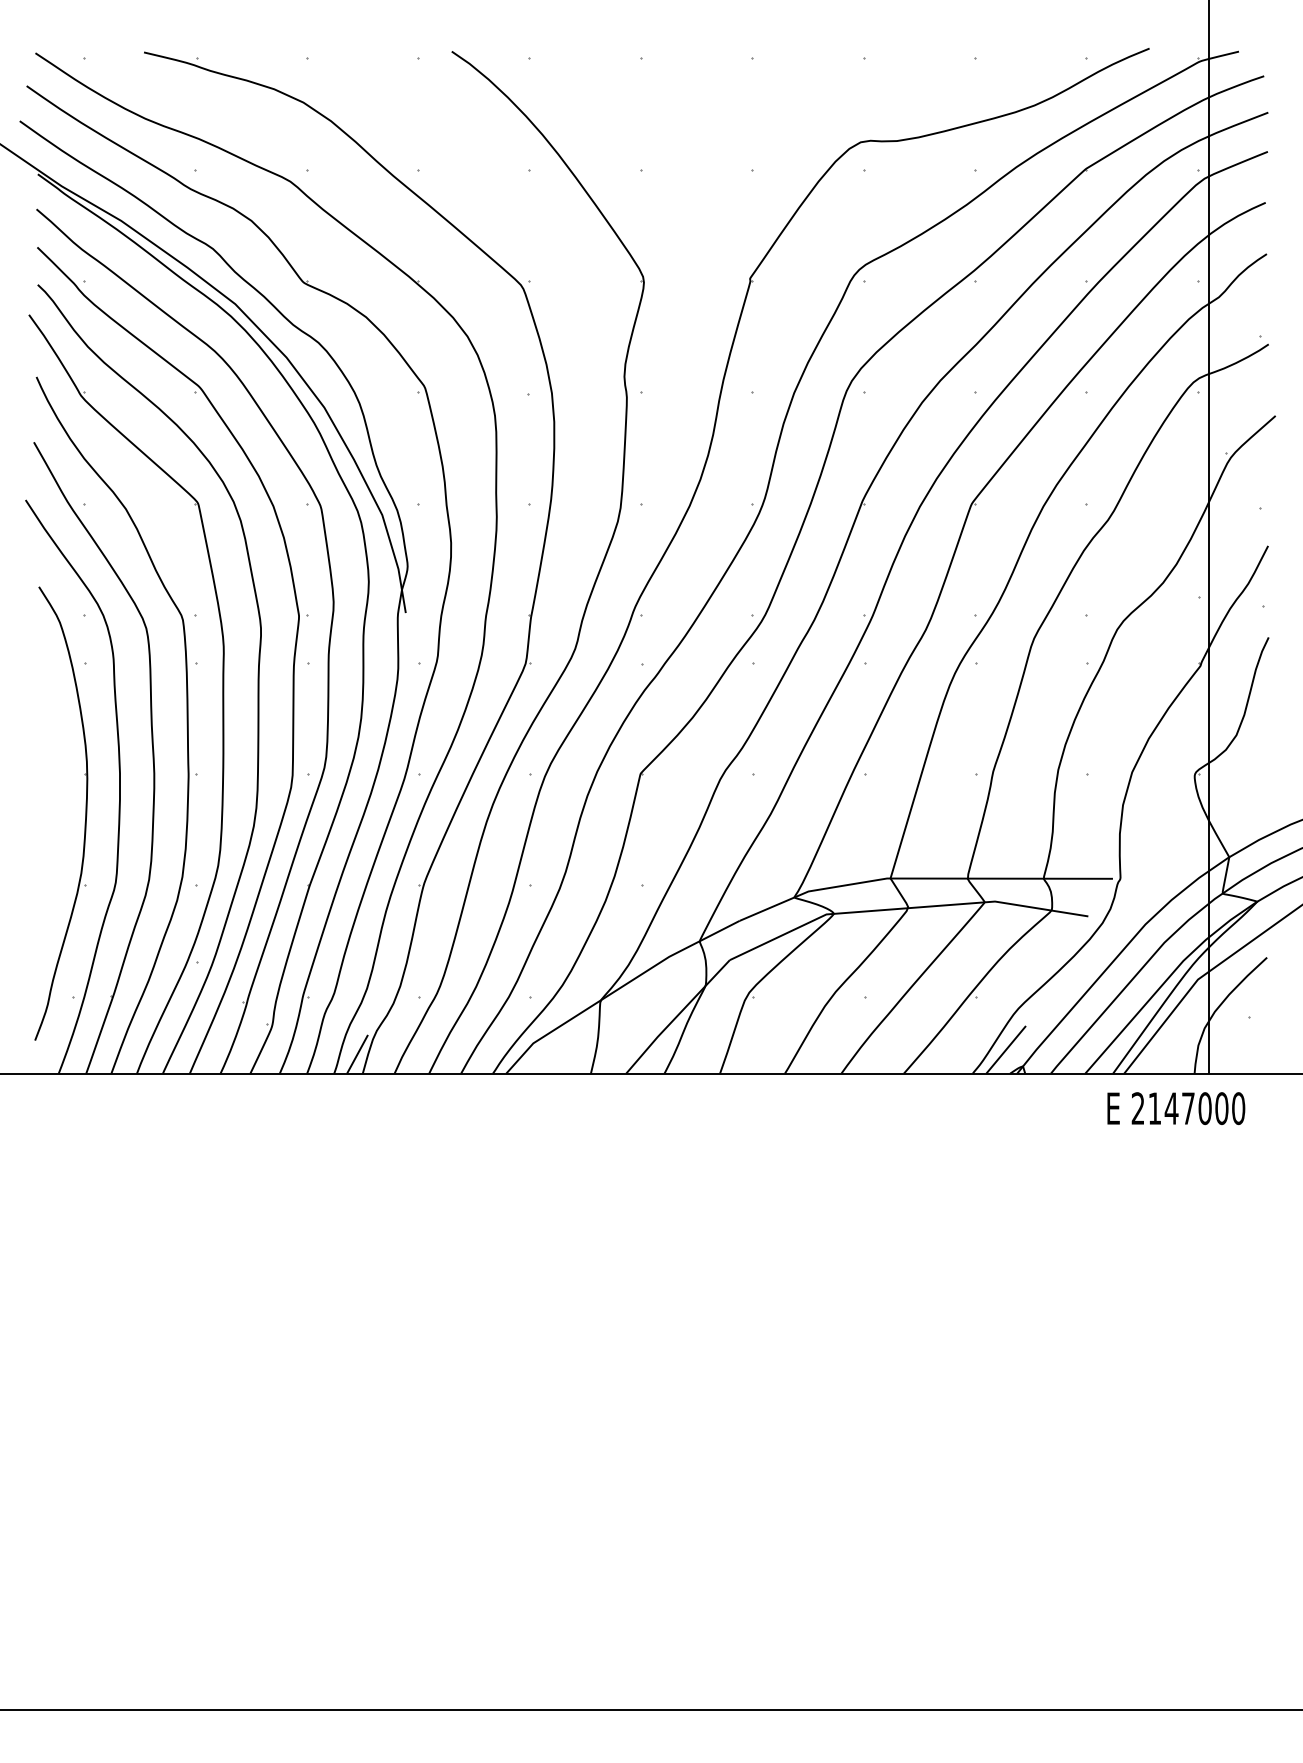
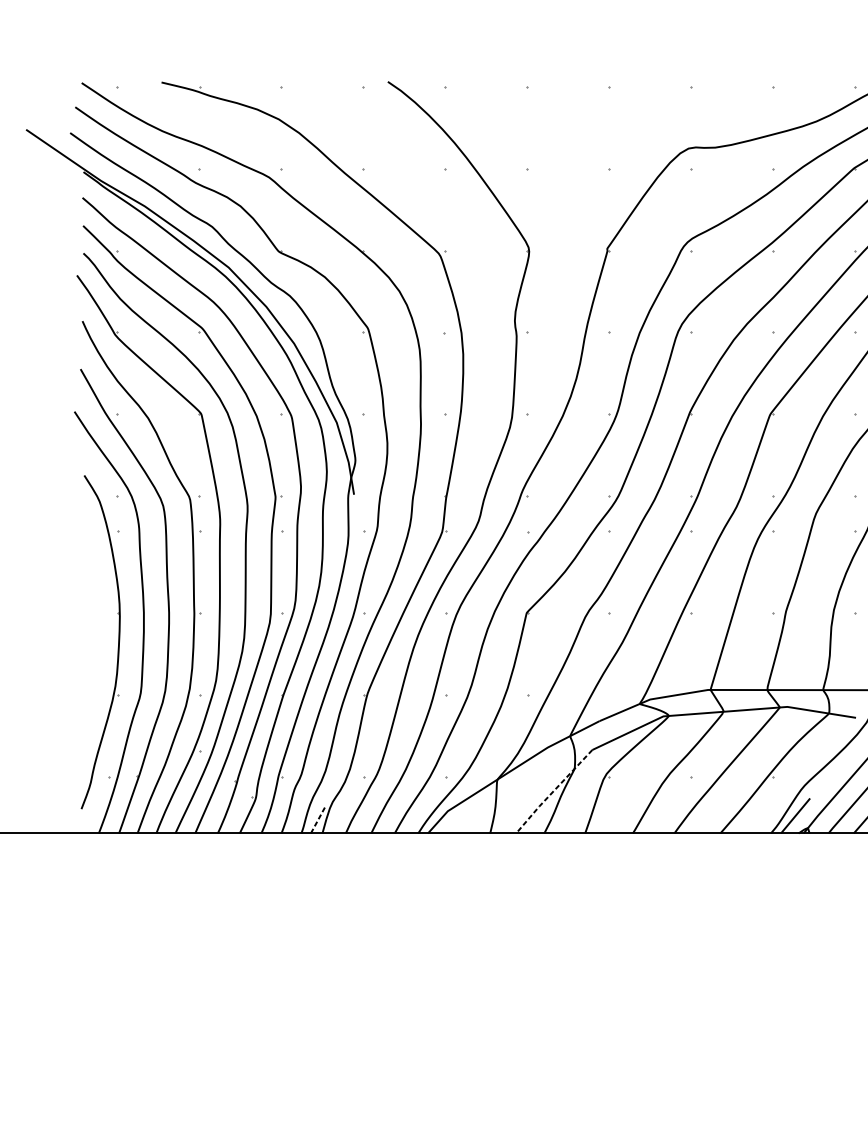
line: (676, 1016) -> (553, 791), solid -> dashed
line: (357, 1054) -> (318, 819), solid -> dashed

